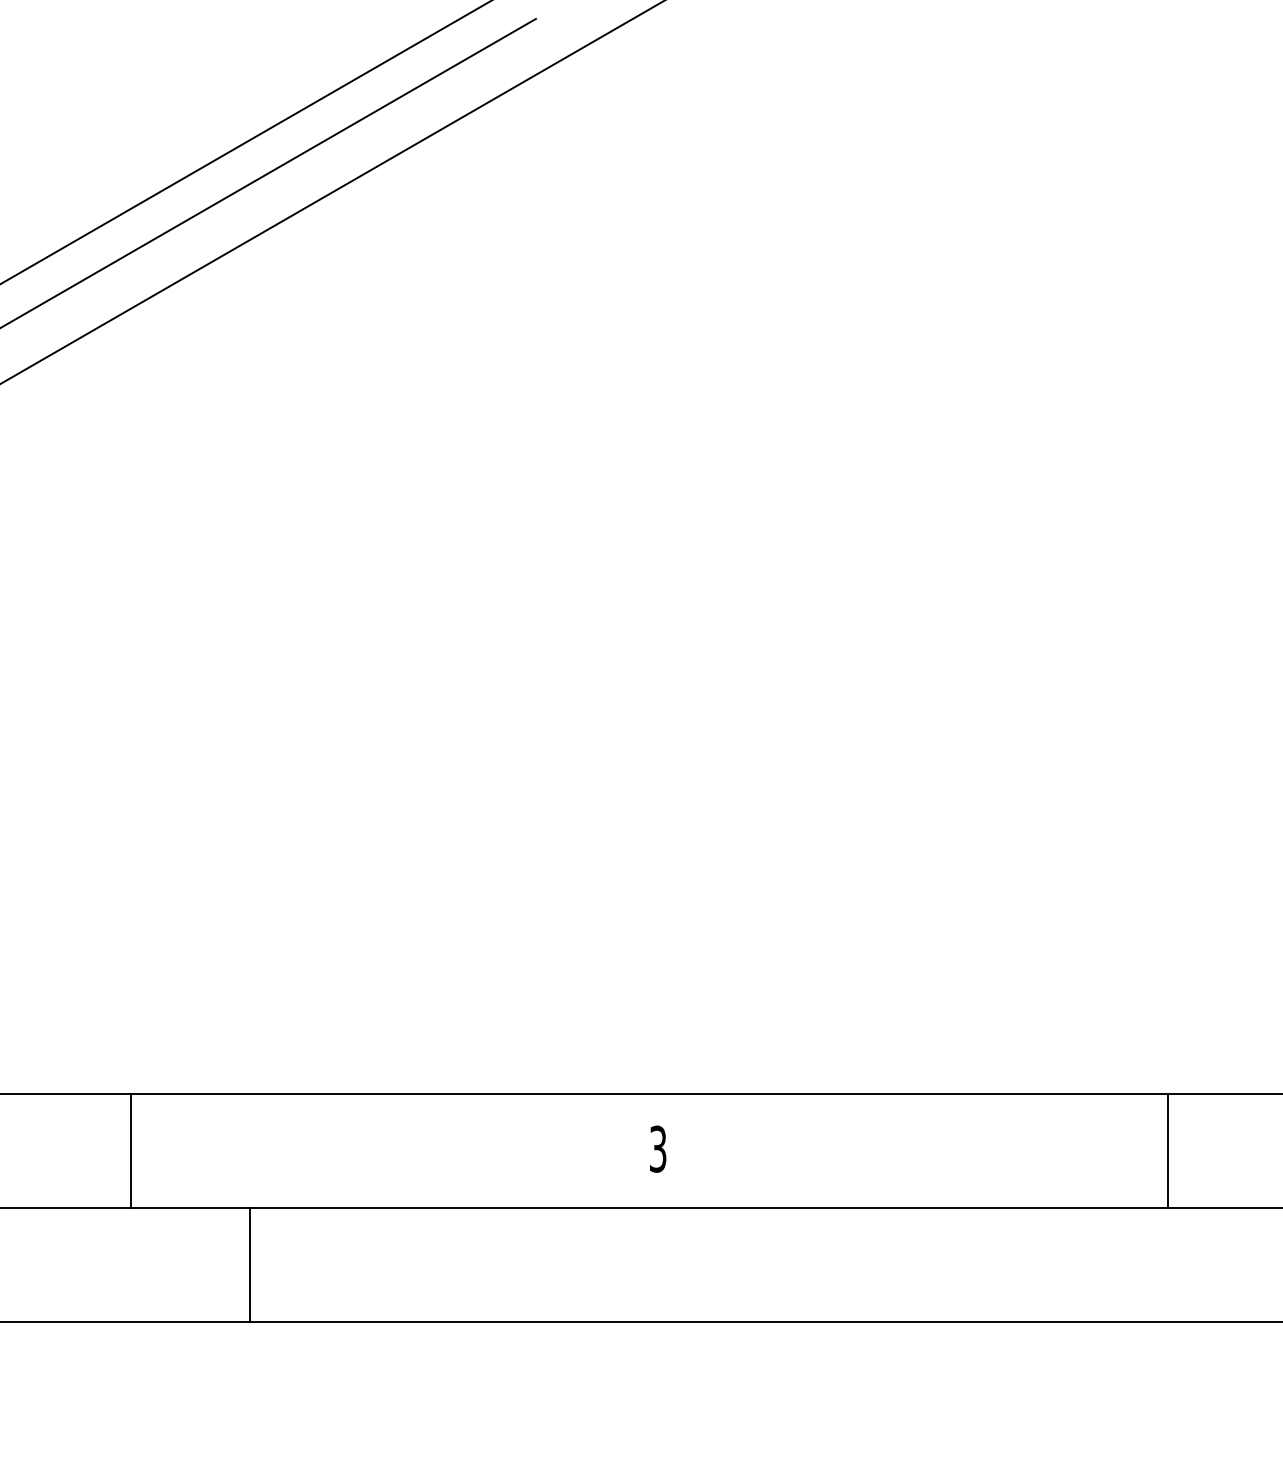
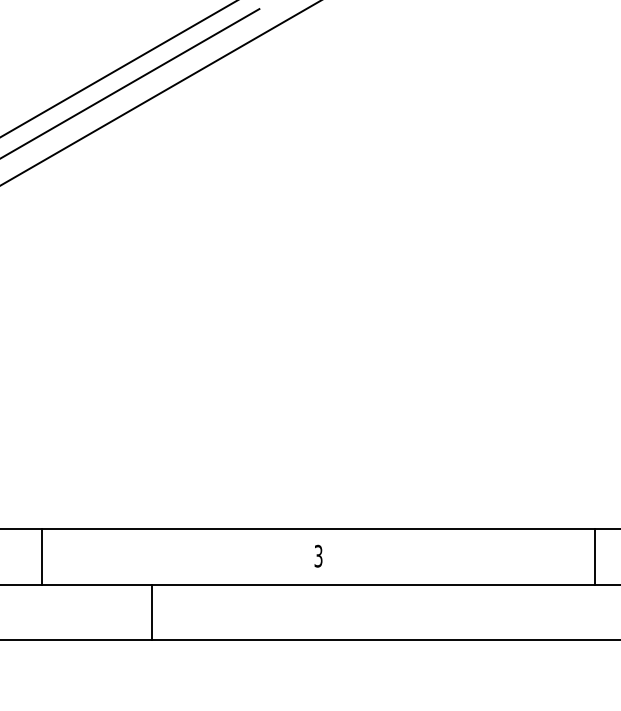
line: (131, 1149) -> (41, 556), moved
line: (1168, 1149) -> (594, 556), moved
line: (251, 1263) -> (152, 611), moved

